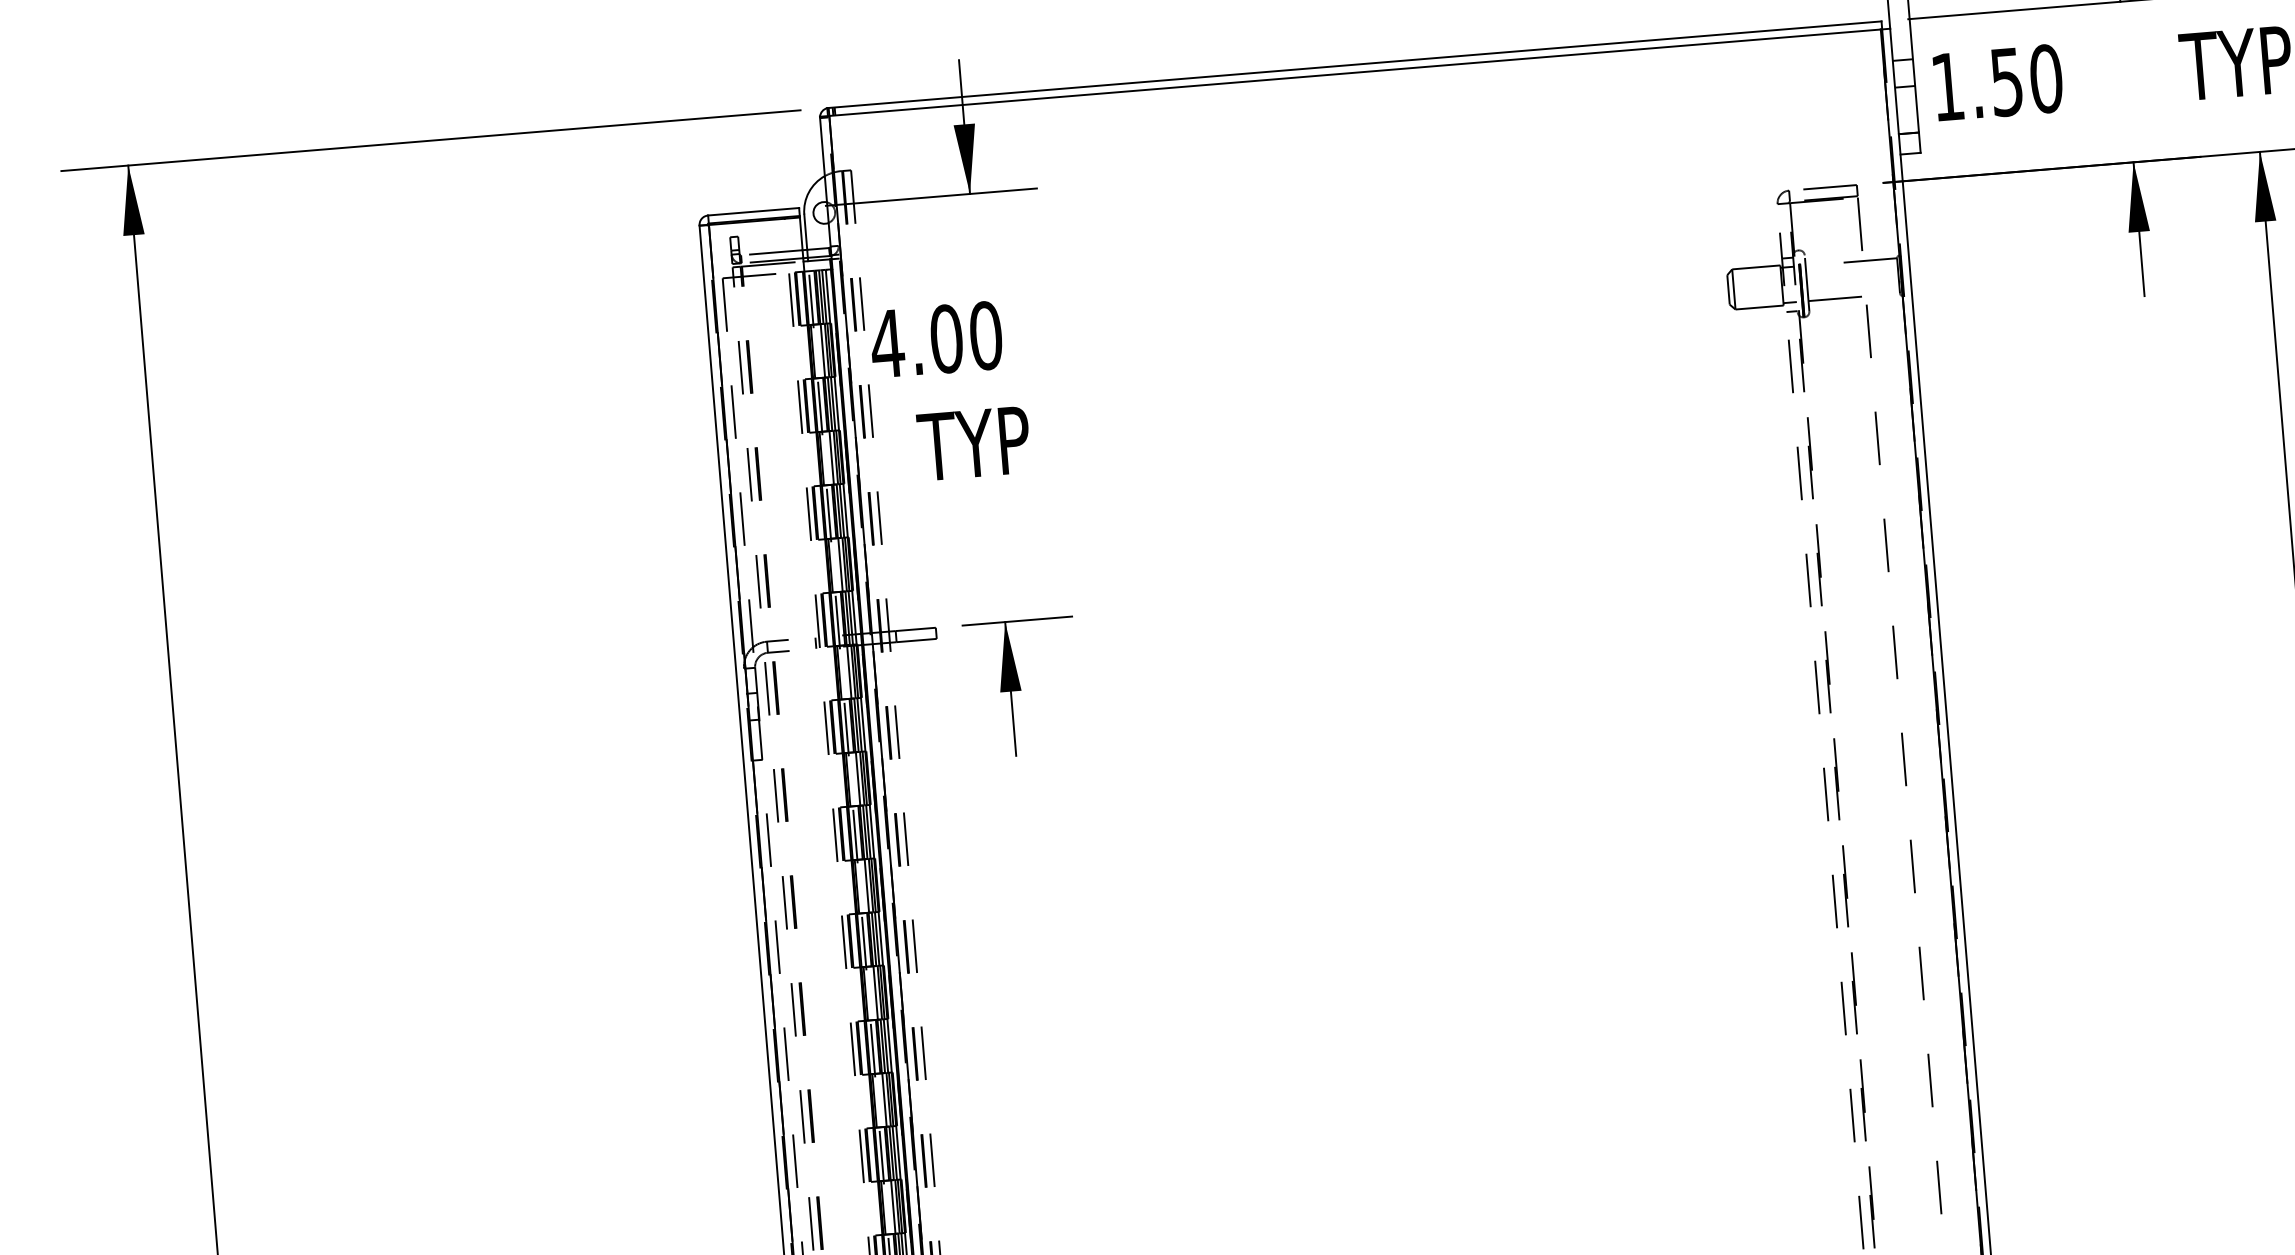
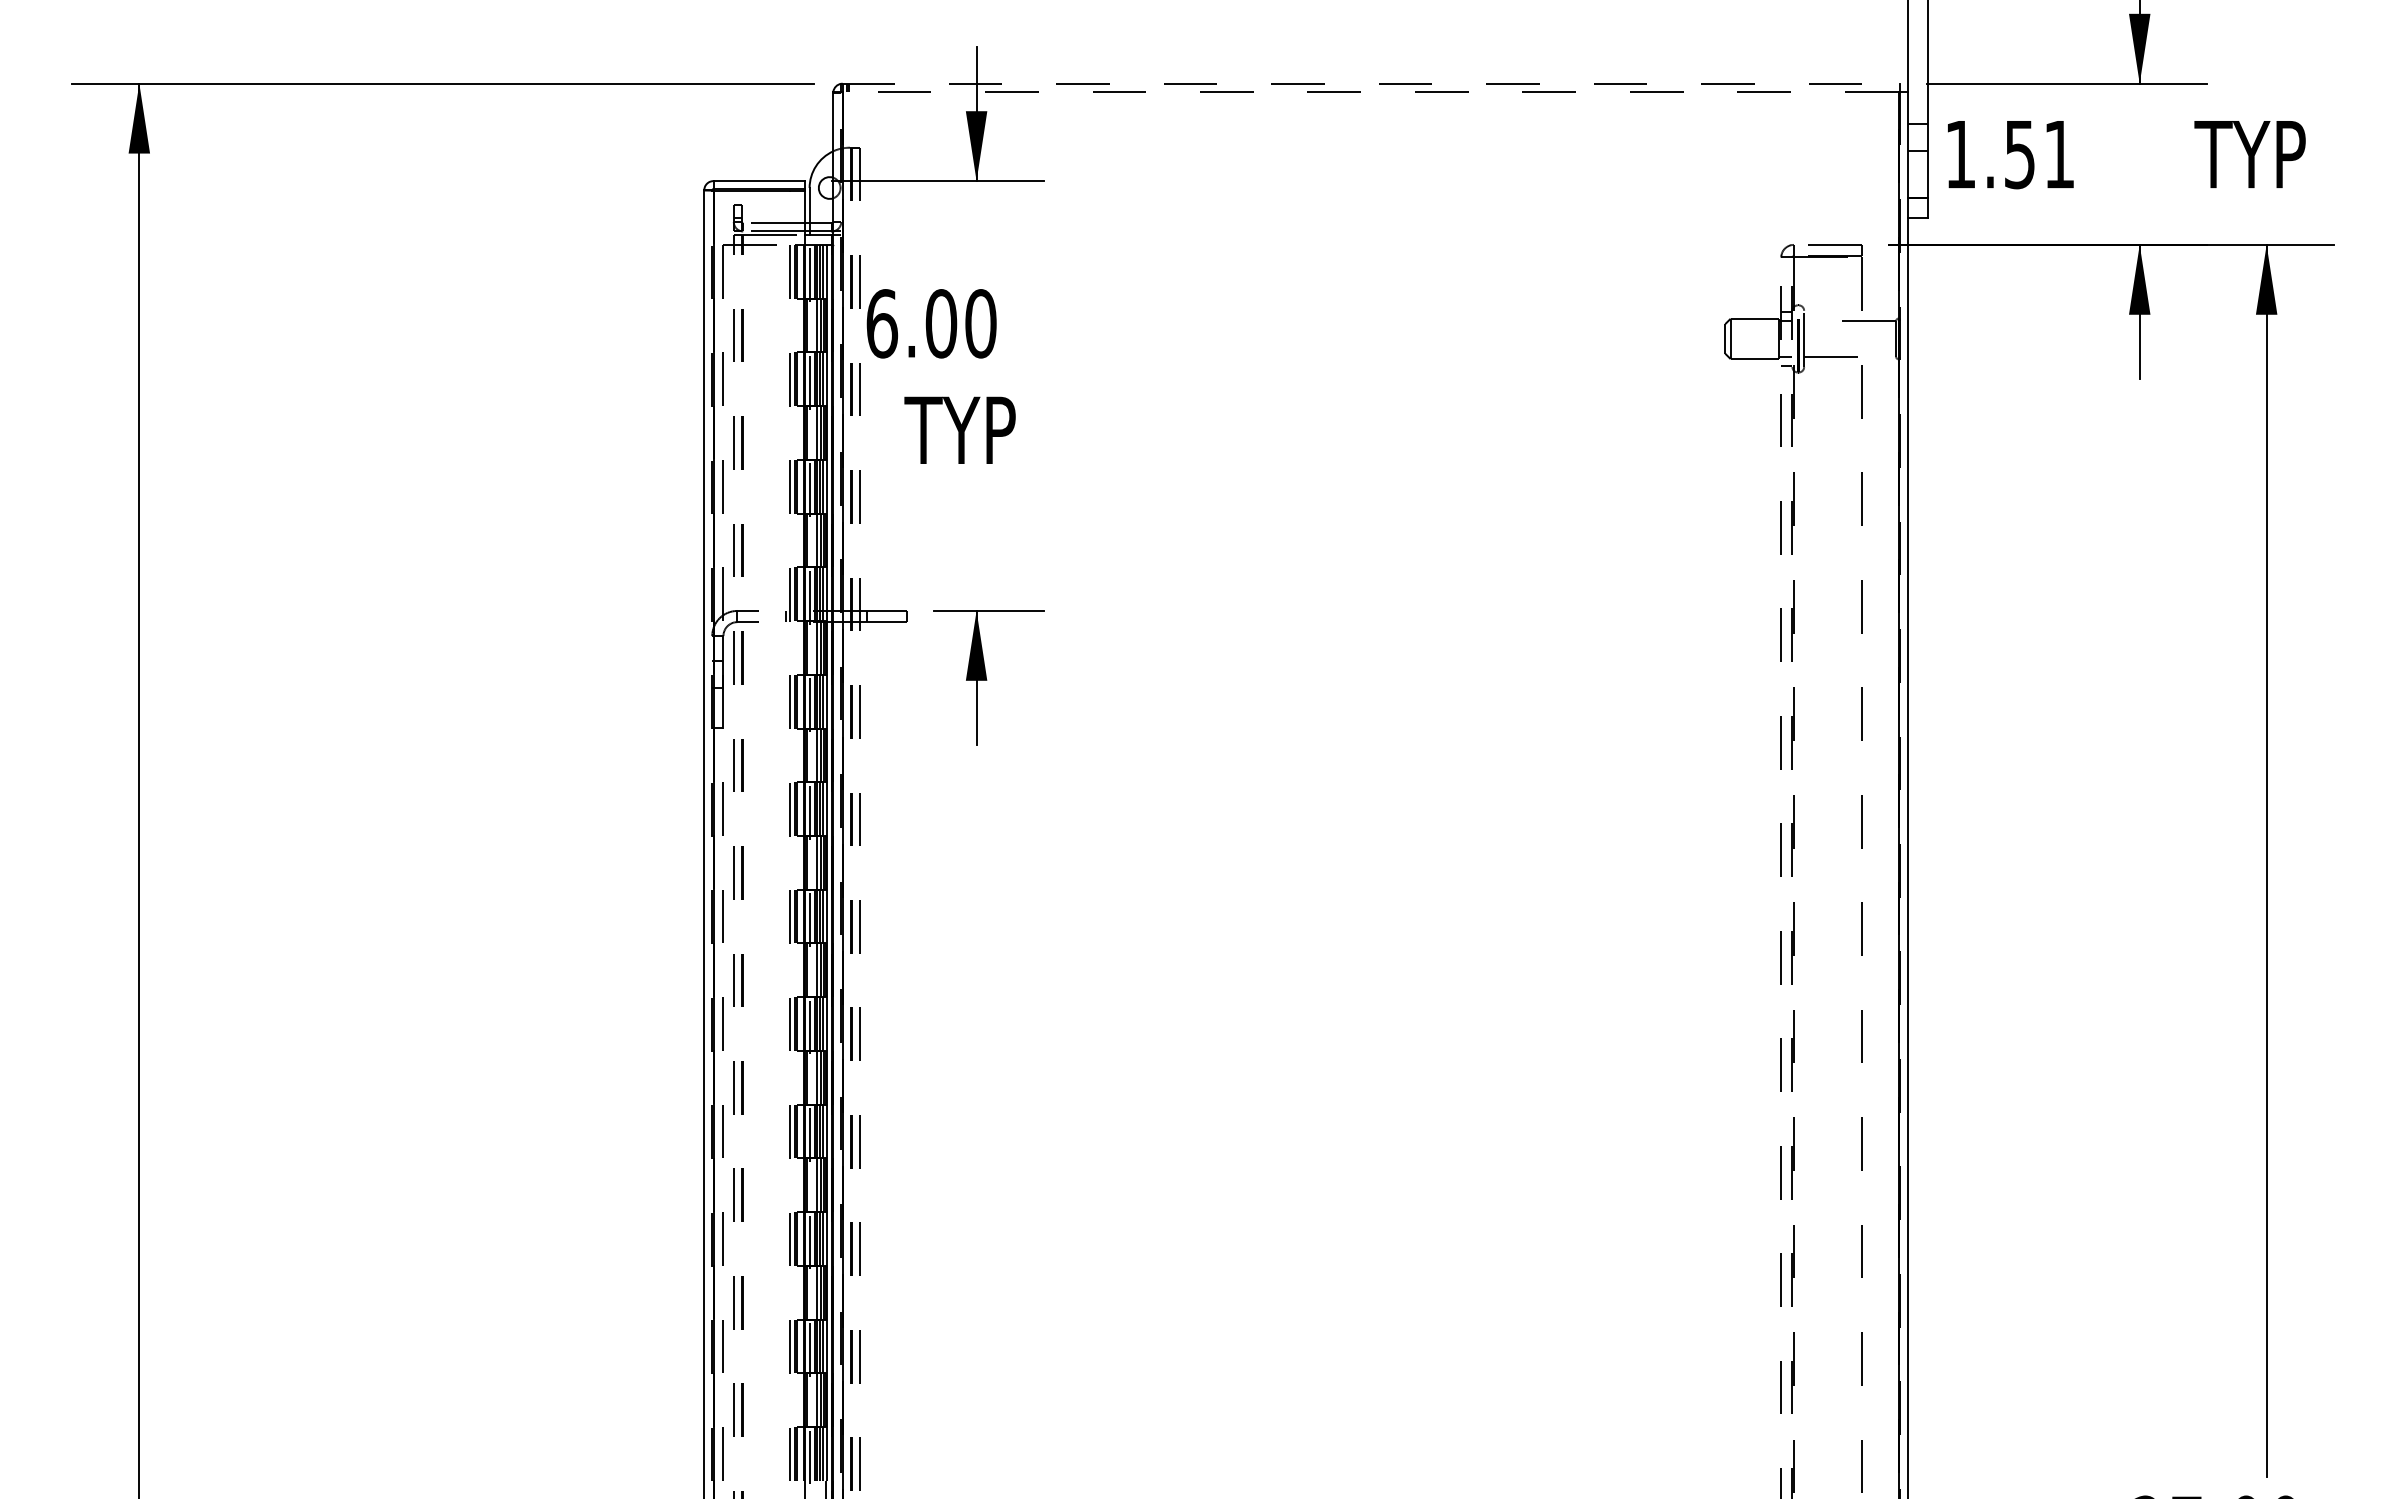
line: (1355, 64) -> (1371, 83), solid -> dashed
line: (1354, 72) -> (1370, 91), solid -> dashed
text: (2046, 78) -> (2059, 154), 1.50 -> 1.51
text: (886, 343) -> (881, 323), 4.00 -> 6.00

